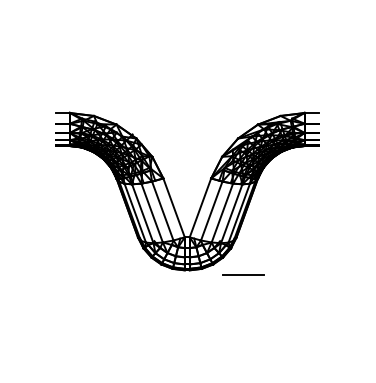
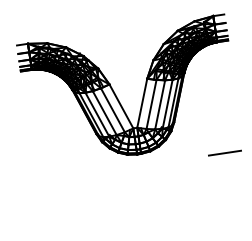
line: (243, 274) -> (224, 152), moved

